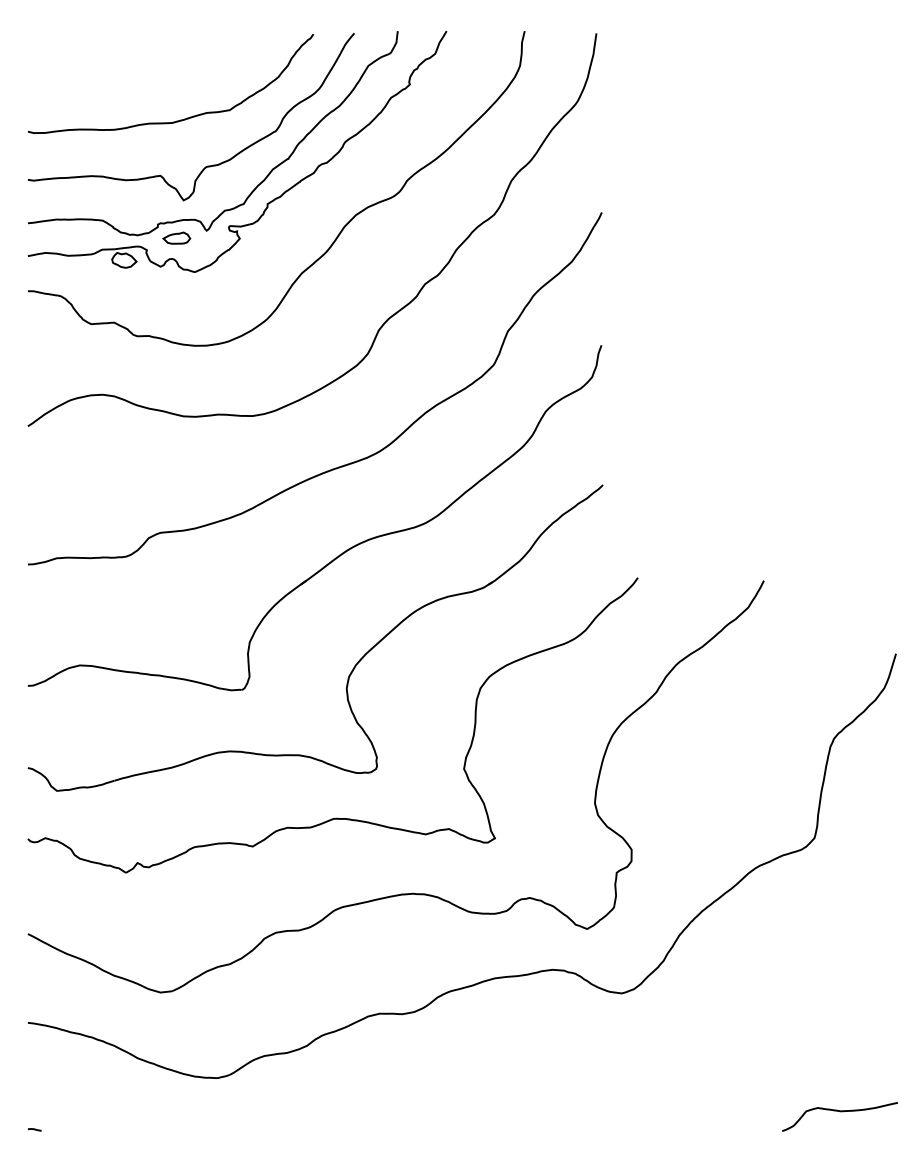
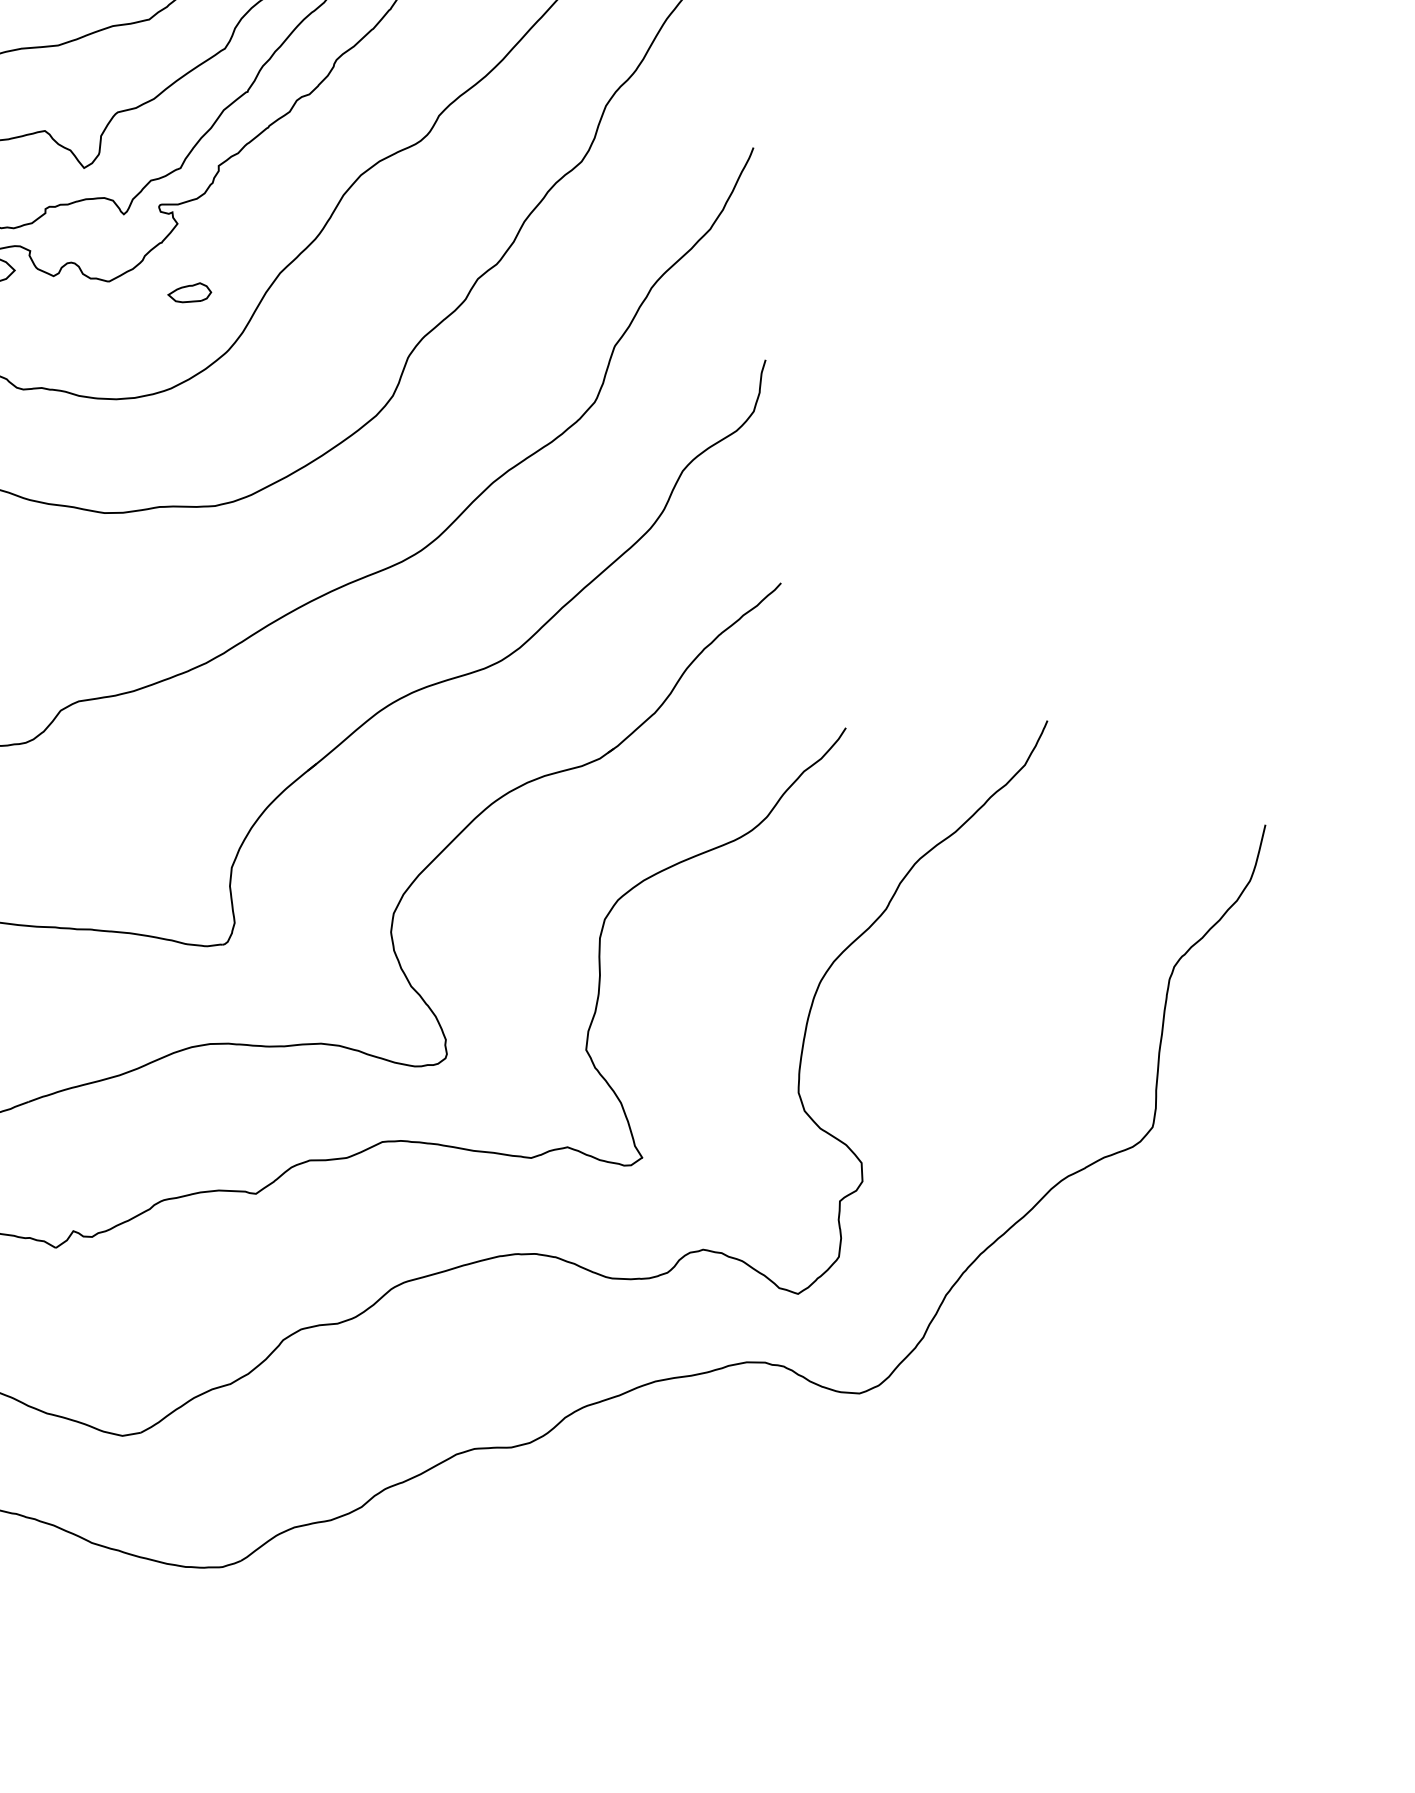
part: (176, 237) -> (189, 291), moved
curve: (840, 1112) -> (1220, 1563), removed

